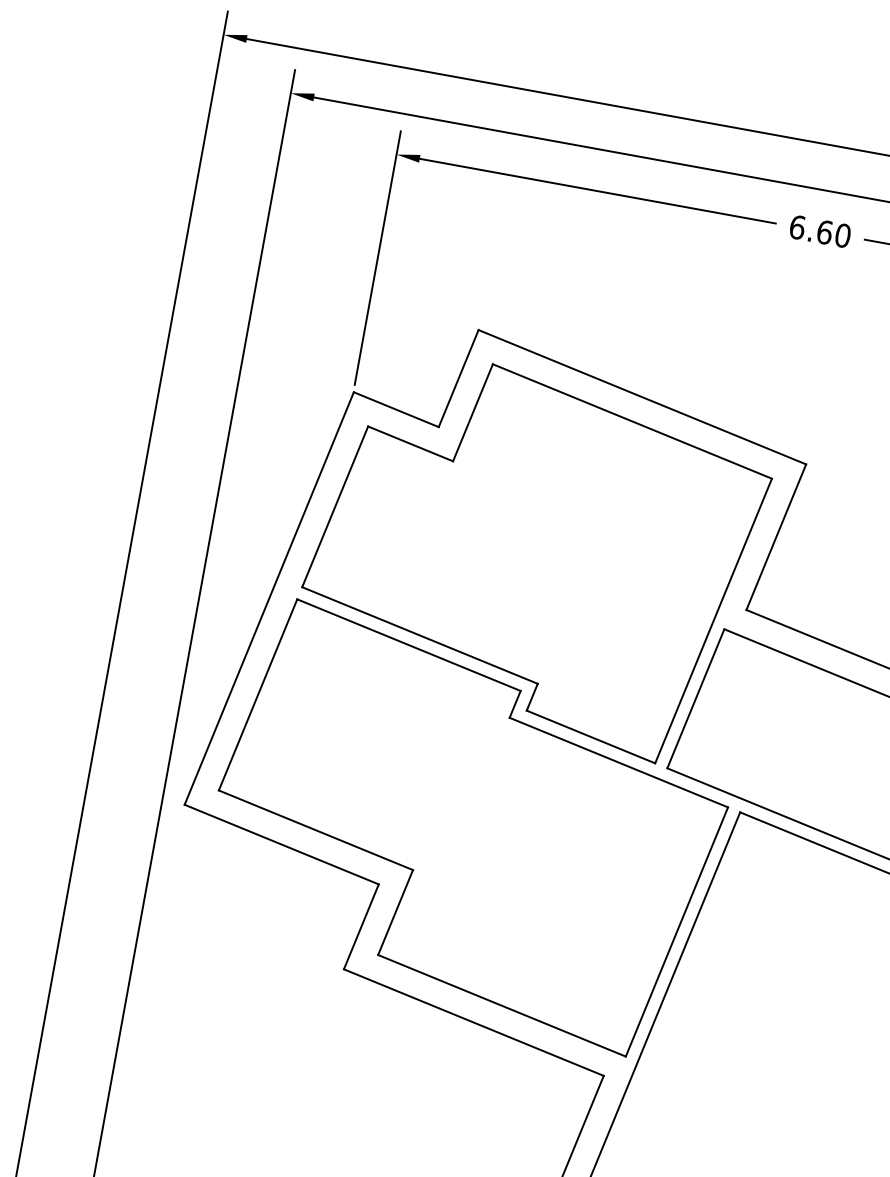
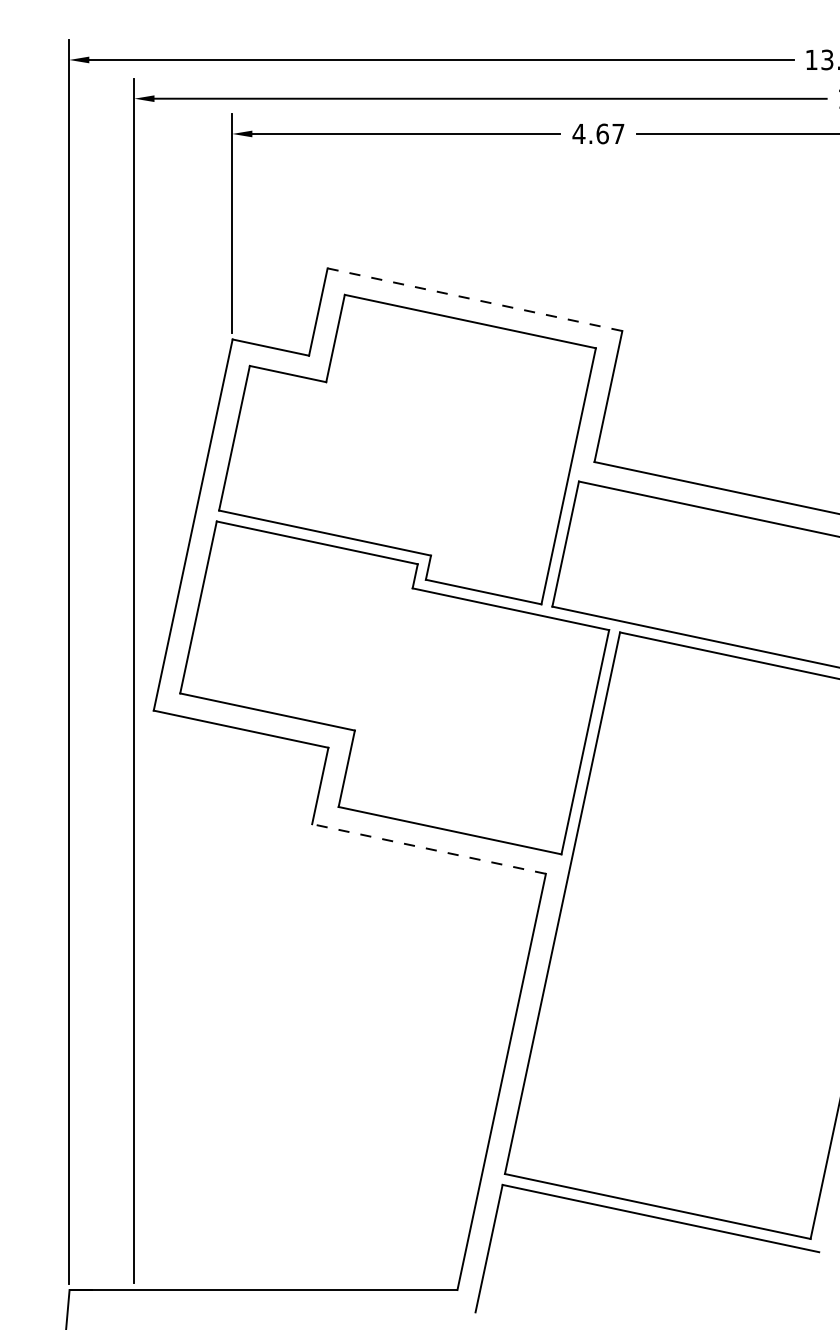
text: (820, 230) -> (598, 133), 6.60 -> 4.67
line: (642, 397) -> (475, 299), solid -> dashed
line: (473, 1021) -> (428, 848), solid -> dashed

